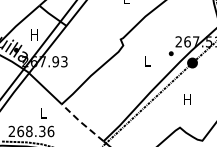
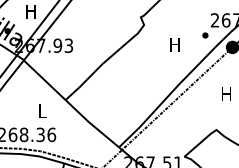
text: (147, 61) -> (175, 45), L -> H
line: (81, 123) -> (90, 124), dashed -> solid

